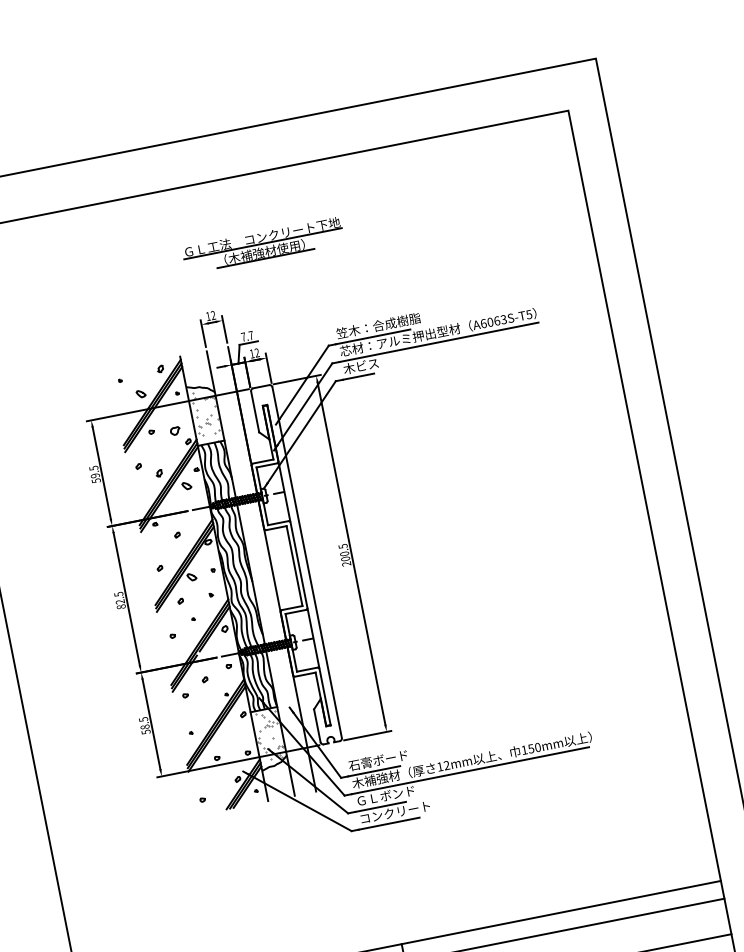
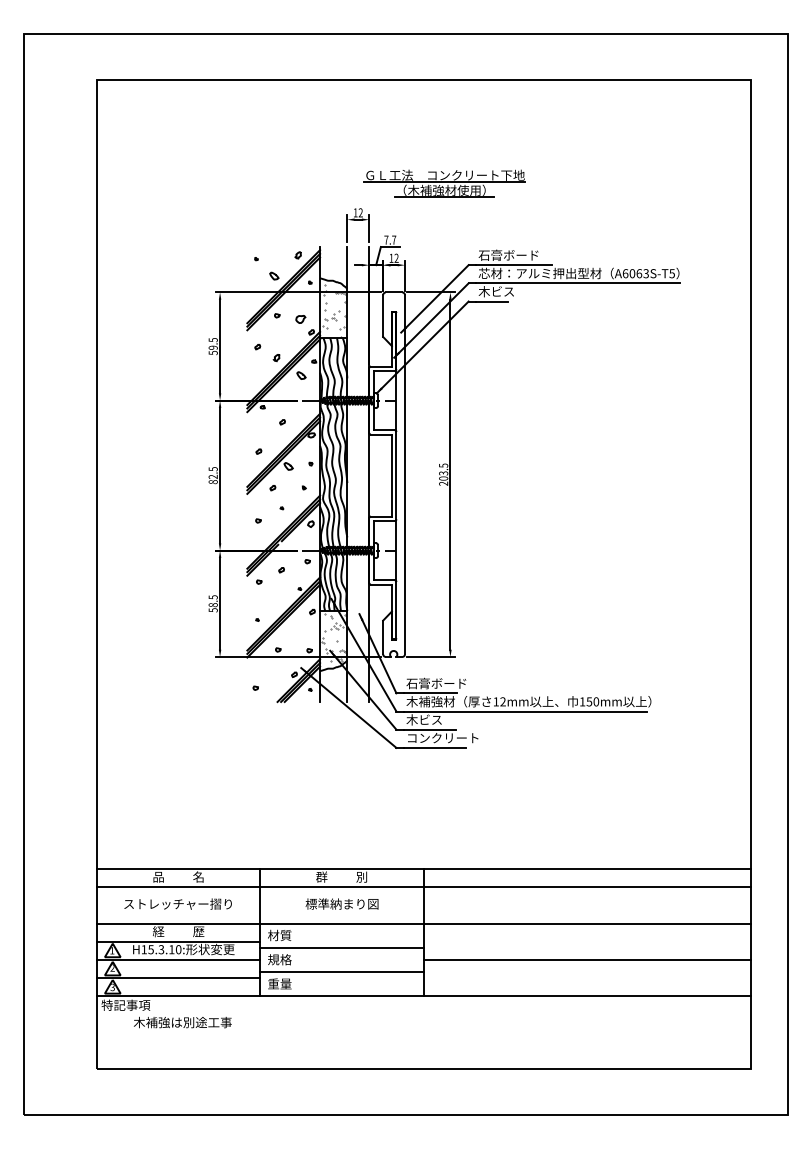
part: (263, 245) -> (444, 183), moved
text: (378, 325) -> (521, 254), 笠木：合成樹脂 -> 石膏ボード
text: (344, 554) -> (443, 473), 200.5 -> 203.5
text: (385, 795) -> (436, 719), ＧＬボンド -> 木ビス

